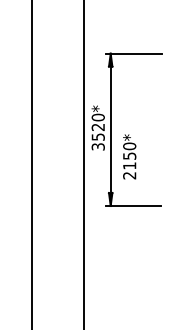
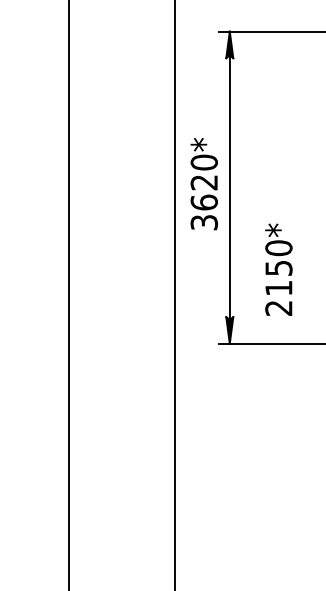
text: (97, 136) -> (202, 201), 3520* -> 3620*
text: (129, 156) -> (278, 268), moved

